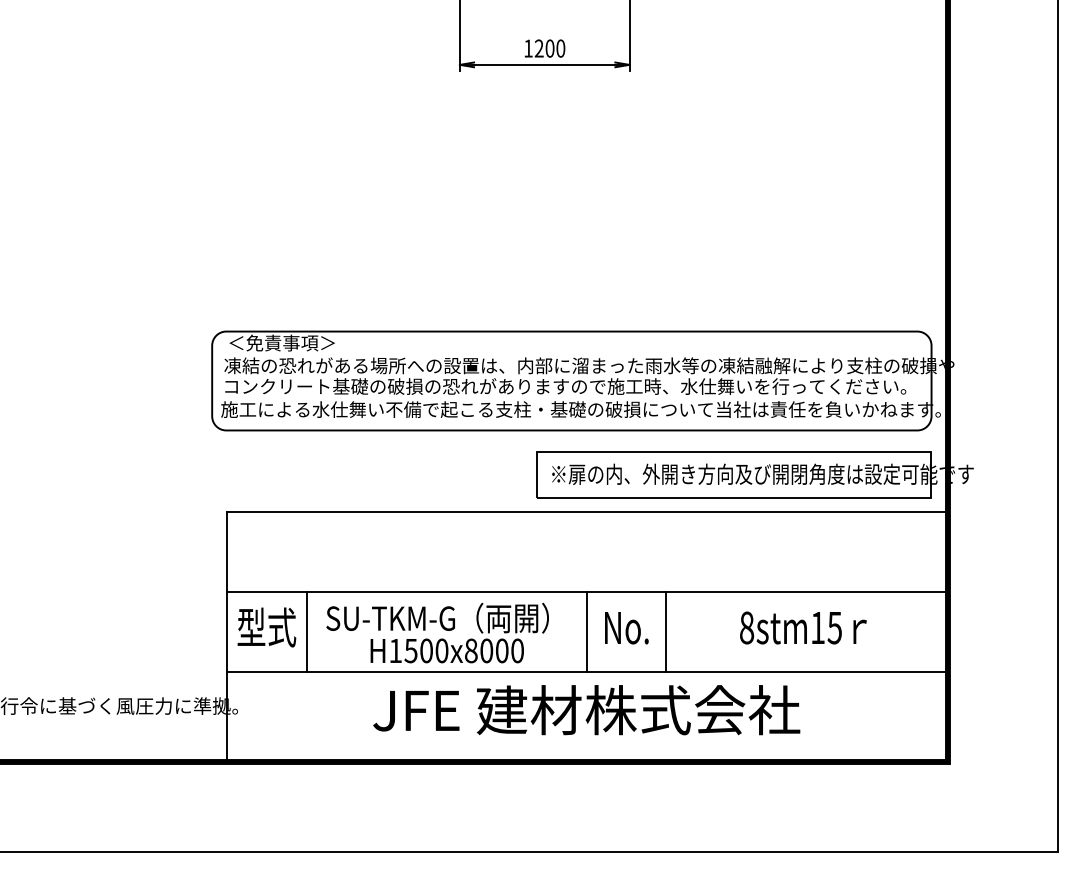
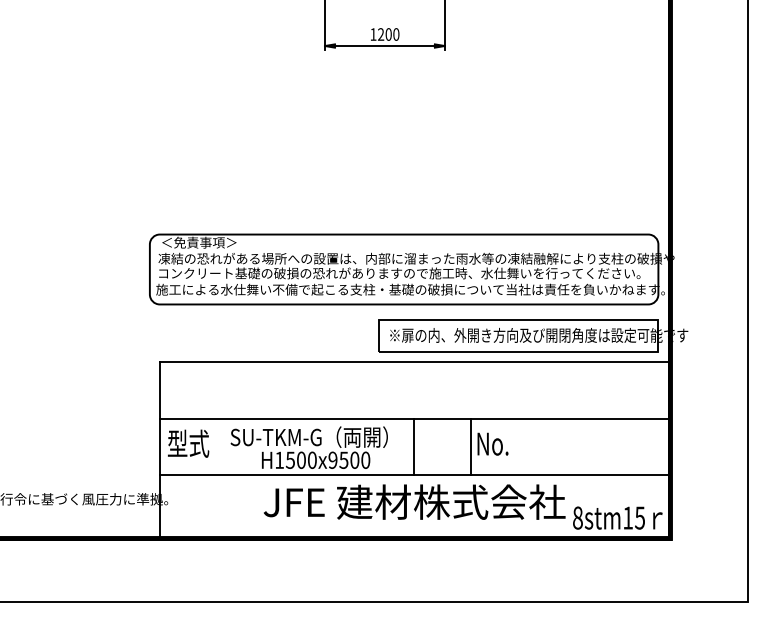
text: (626, 627) -> (492, 443), moved
text: (802, 627) -> (617, 517), moved
line: (306, 631) -> (216, 446), removed
text: (479, 649) -> (338, 459), H1500x8000 -> H1500x9500

